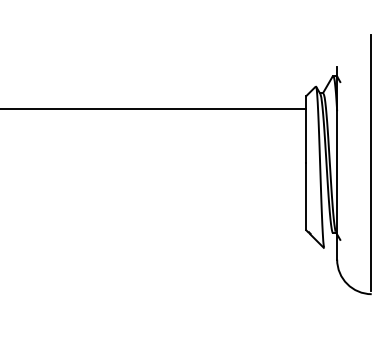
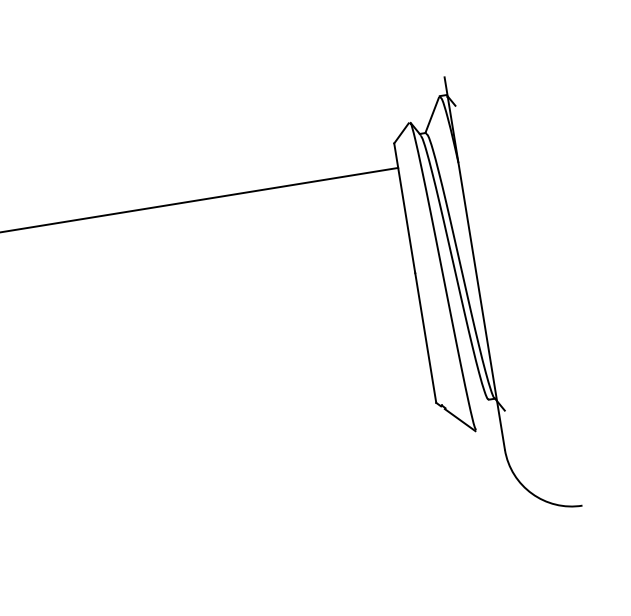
line: (370, 162) -> (538, 251), removed

